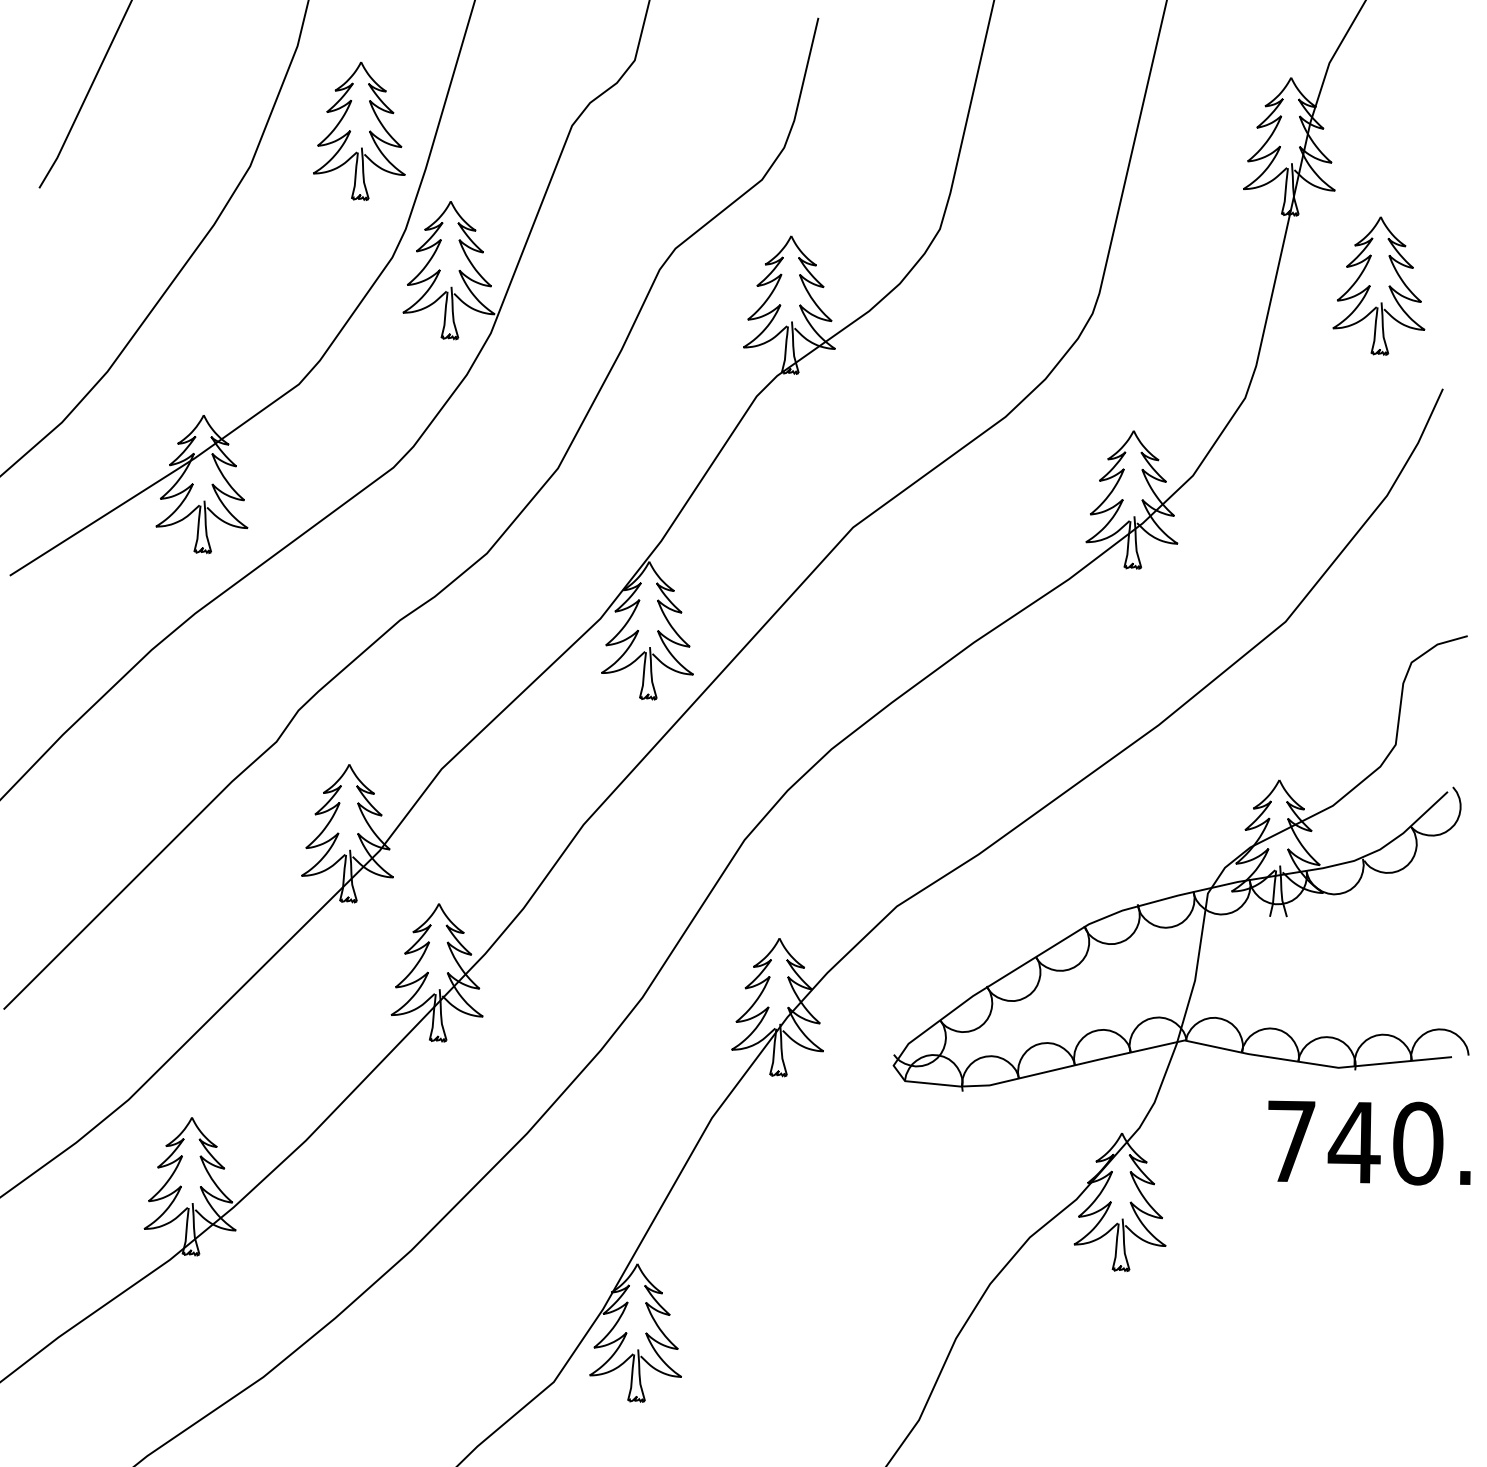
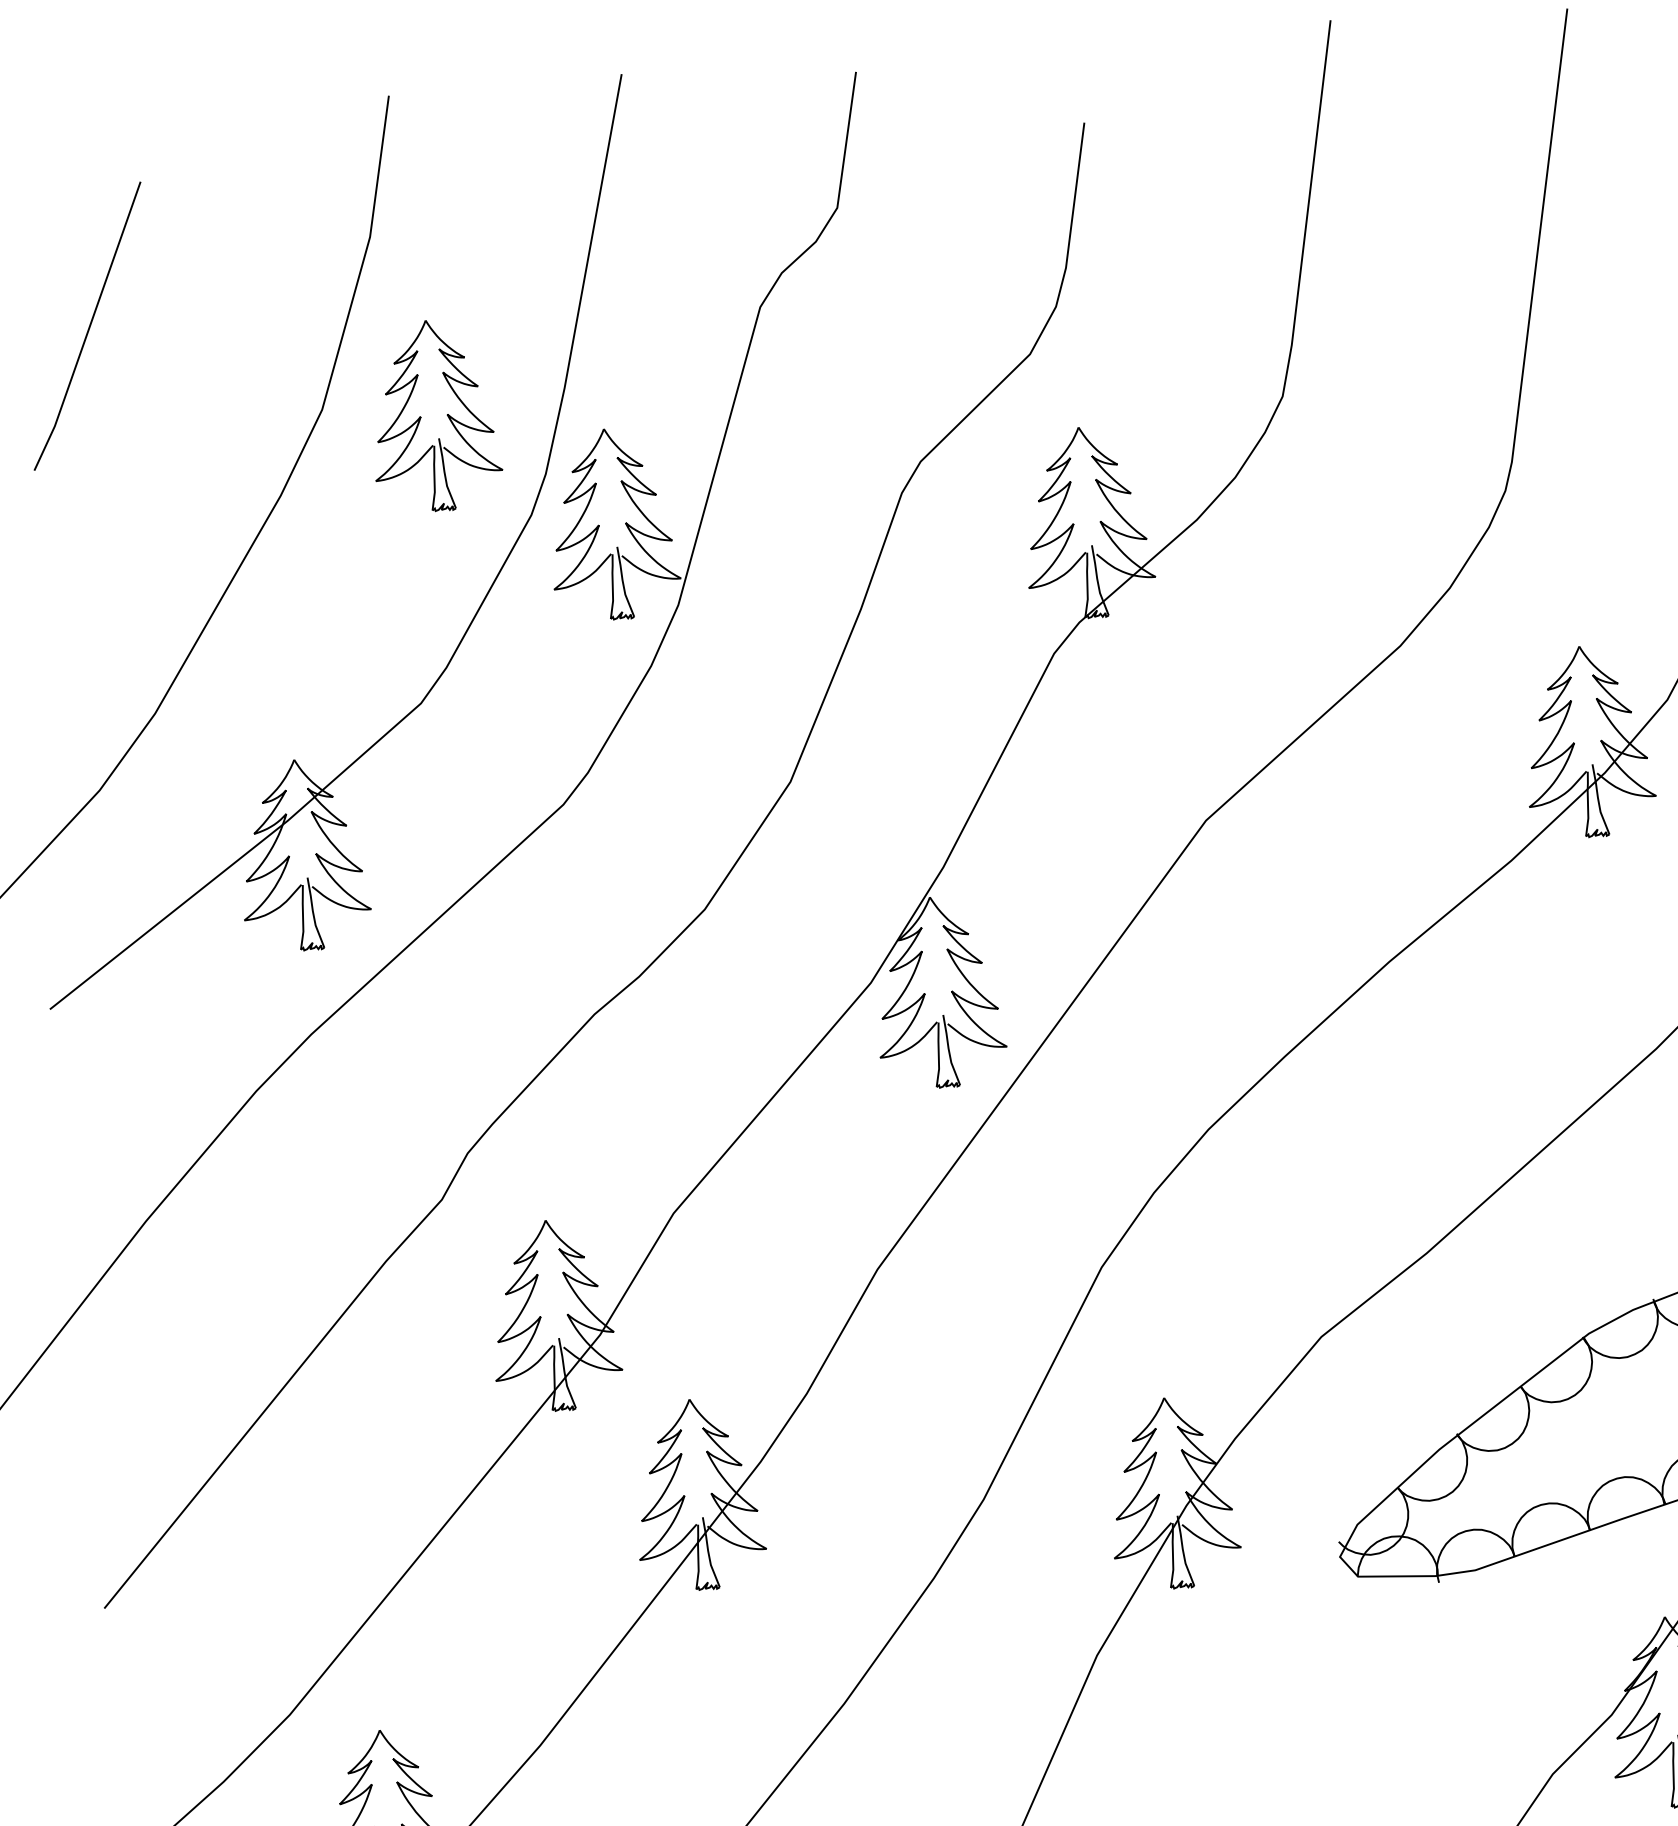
part: (359, 130) -> (433, 415), moved

